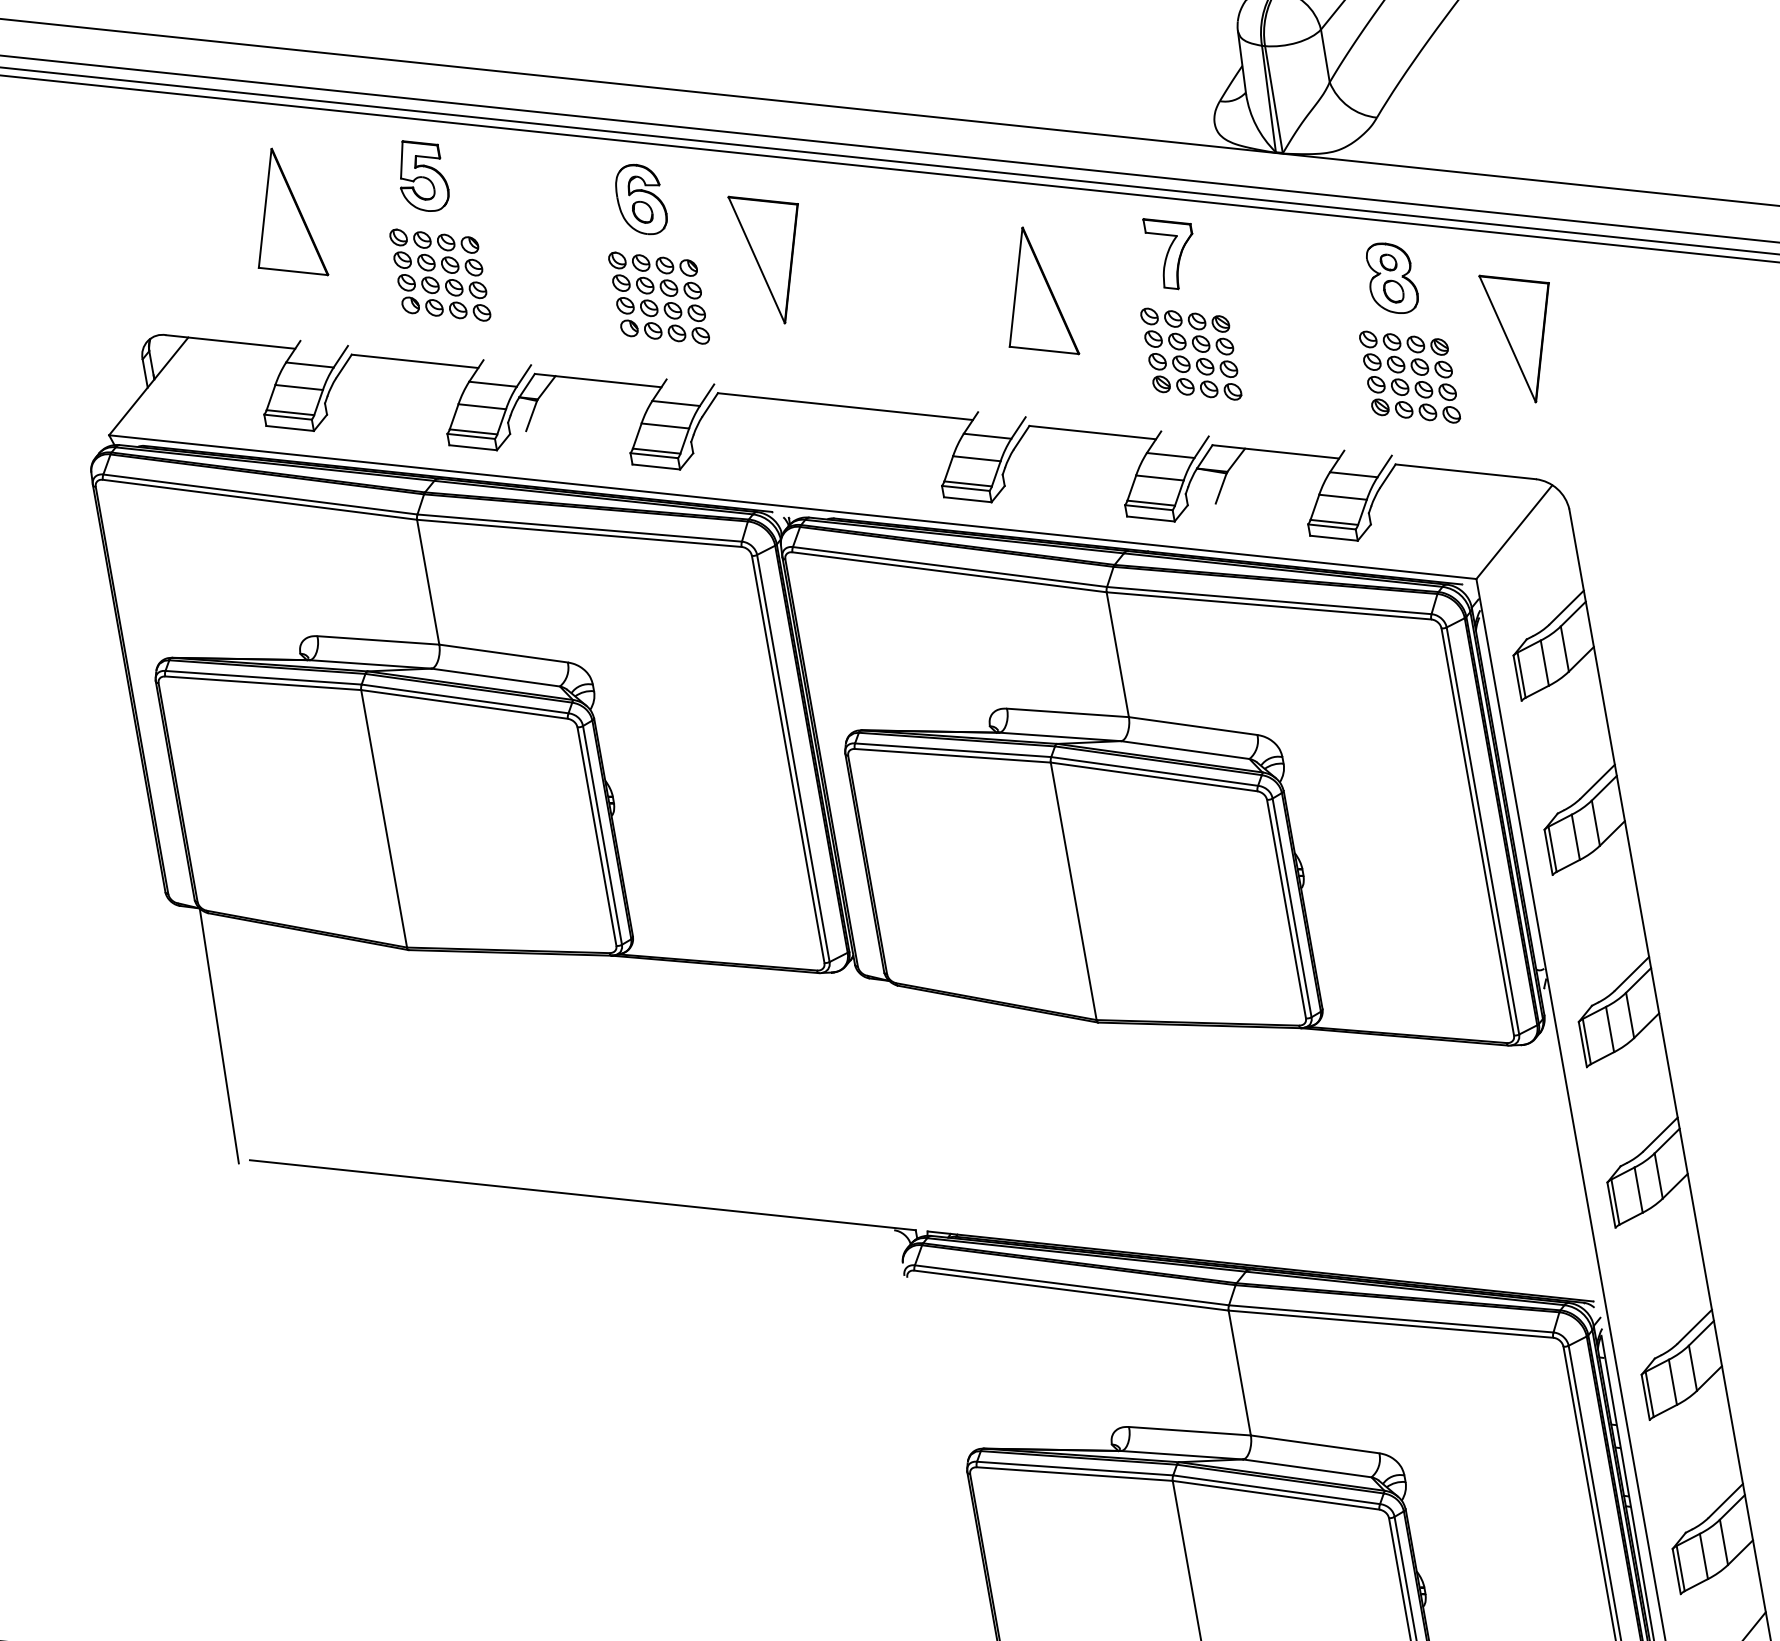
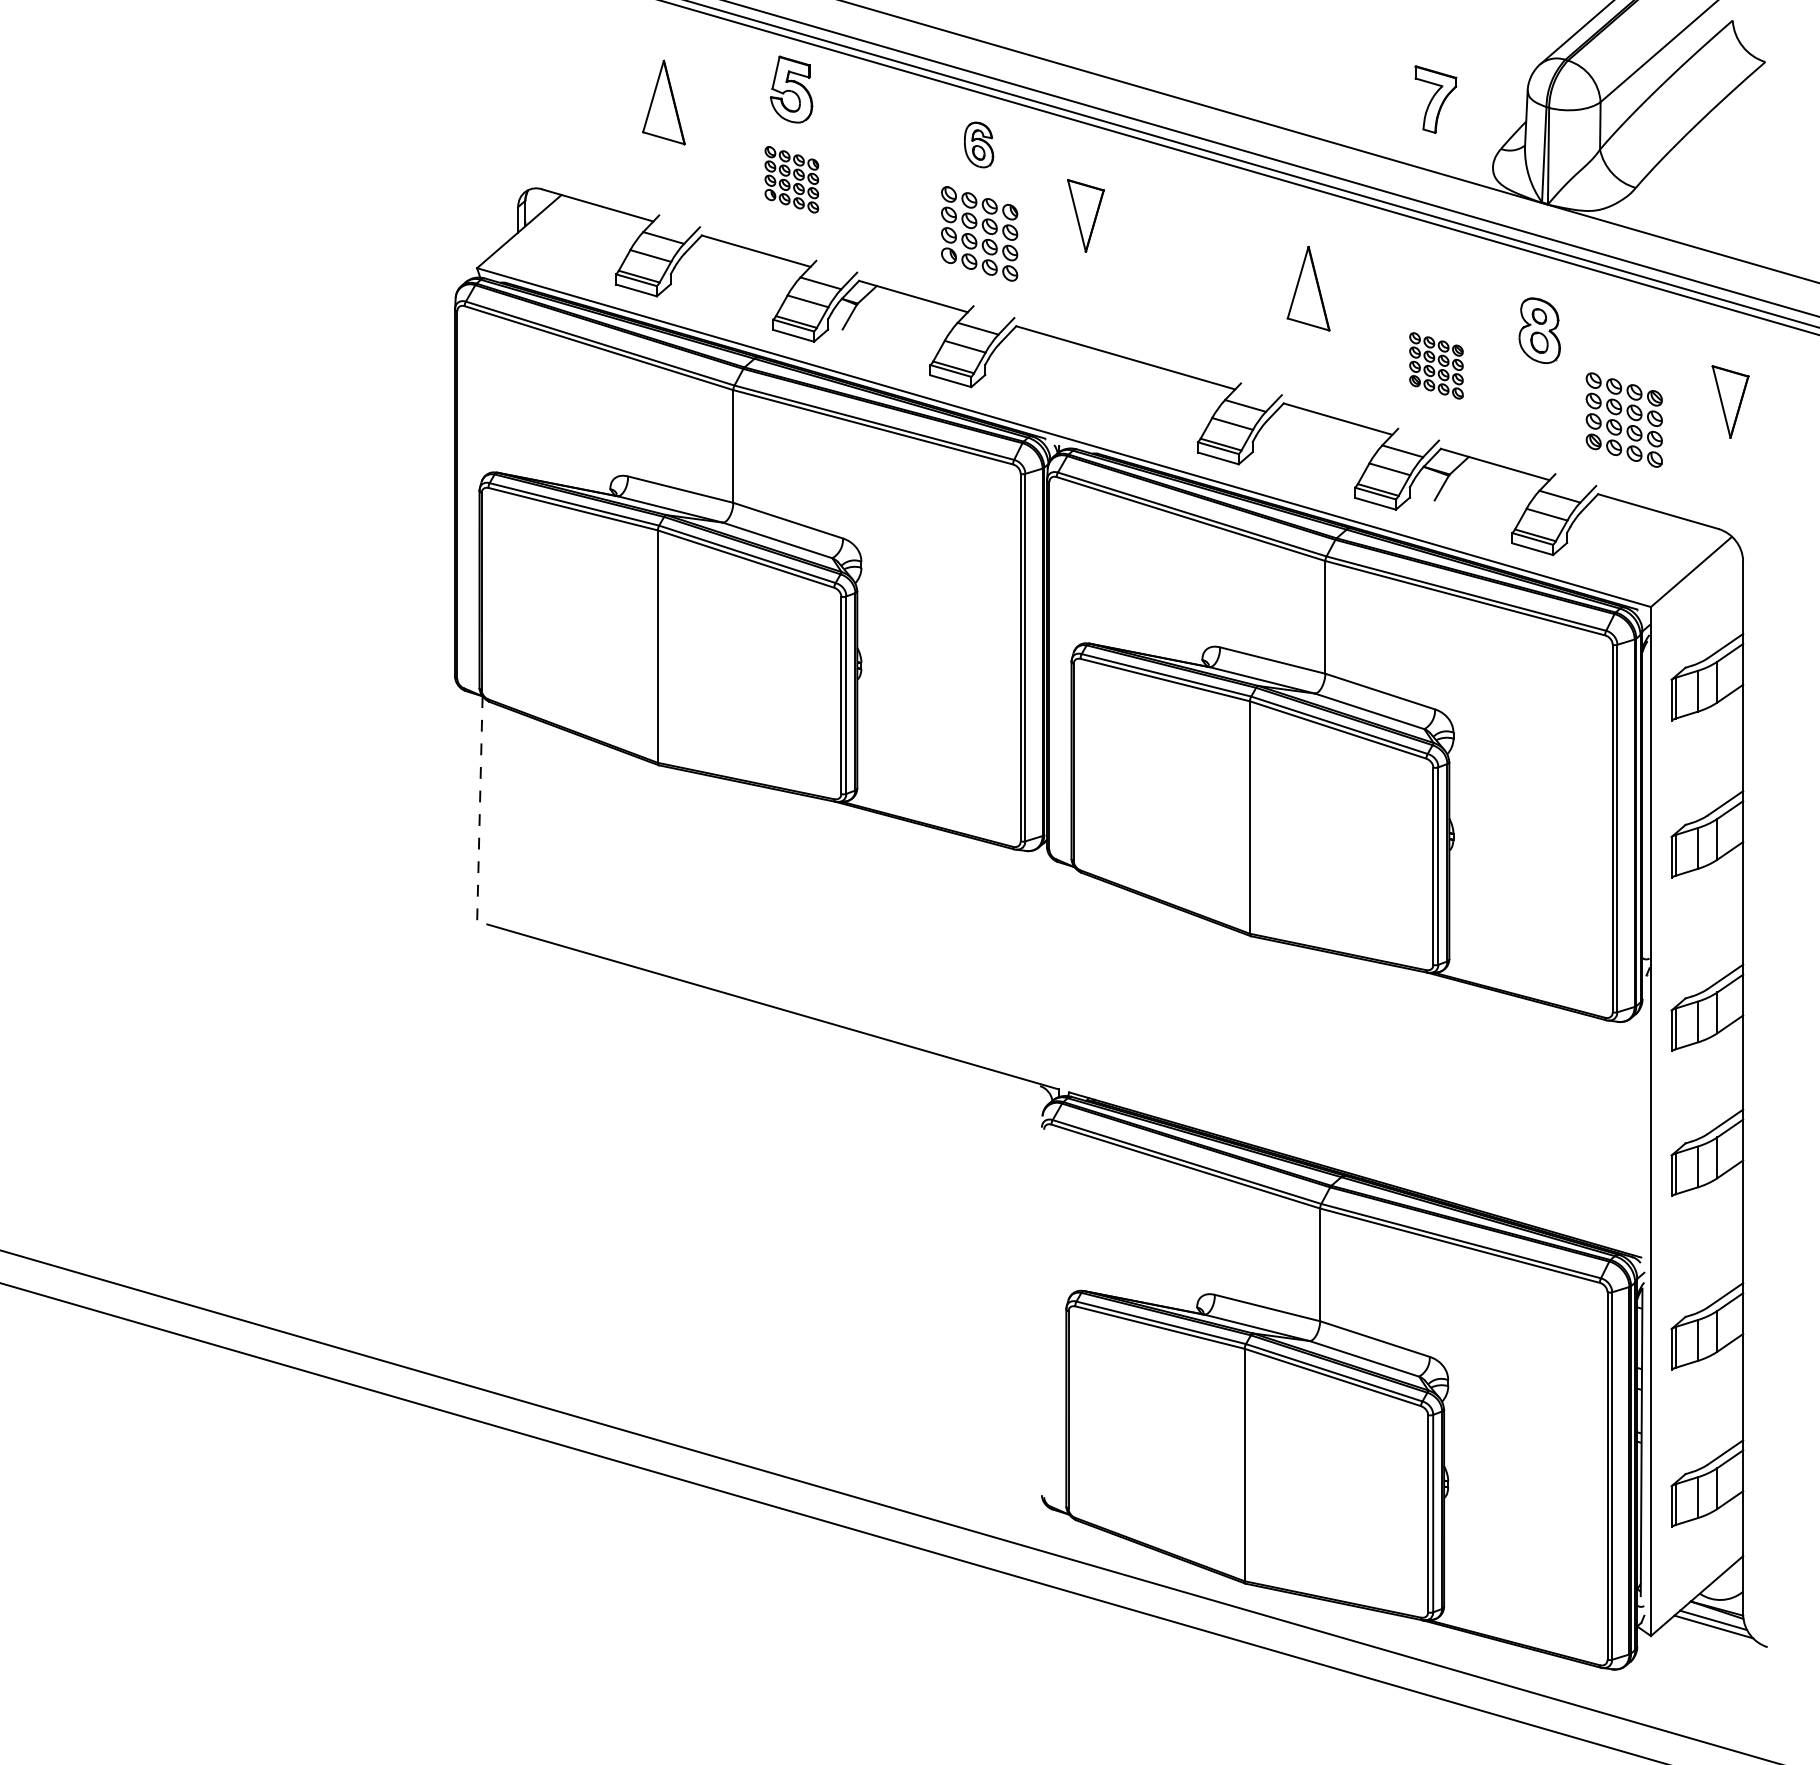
part: (640, 199) -> (978, 144), size x0.7
part: (282, 214) -> (663, 102), size x0.7
part: (1171, 252) -> (1435, 99), moved
part: (772, 256) -> (1085, 215), size x0.6
part: (439, 274) -> (791, 179), size x0.7
part: (1391, 278) -> (1539, 330), moved
part: (1034, 293) -> (1308, 288), size x0.7
part: (1523, 335) -> (1730, 401), size x0.6
part: (1191, 353) -> (1436, 365), size x0.7
line: (218, 1035) -> (479, 810), solid -> dashed

